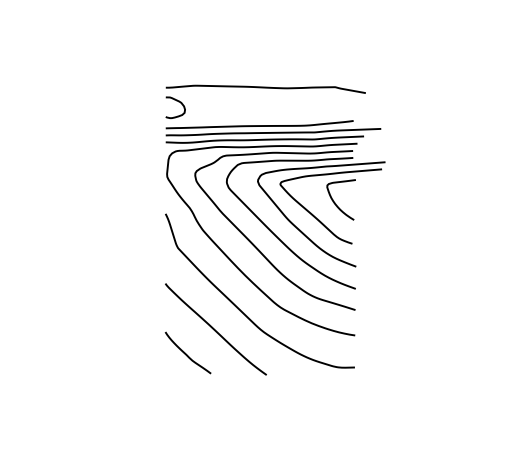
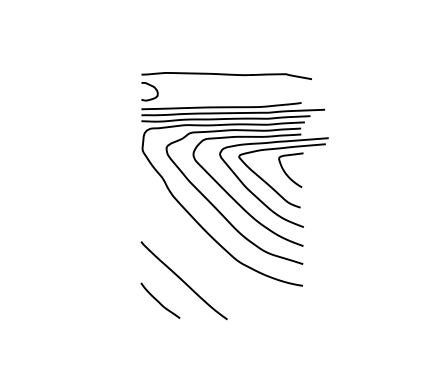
curve: (240, 309) -> (205, 263), removed

